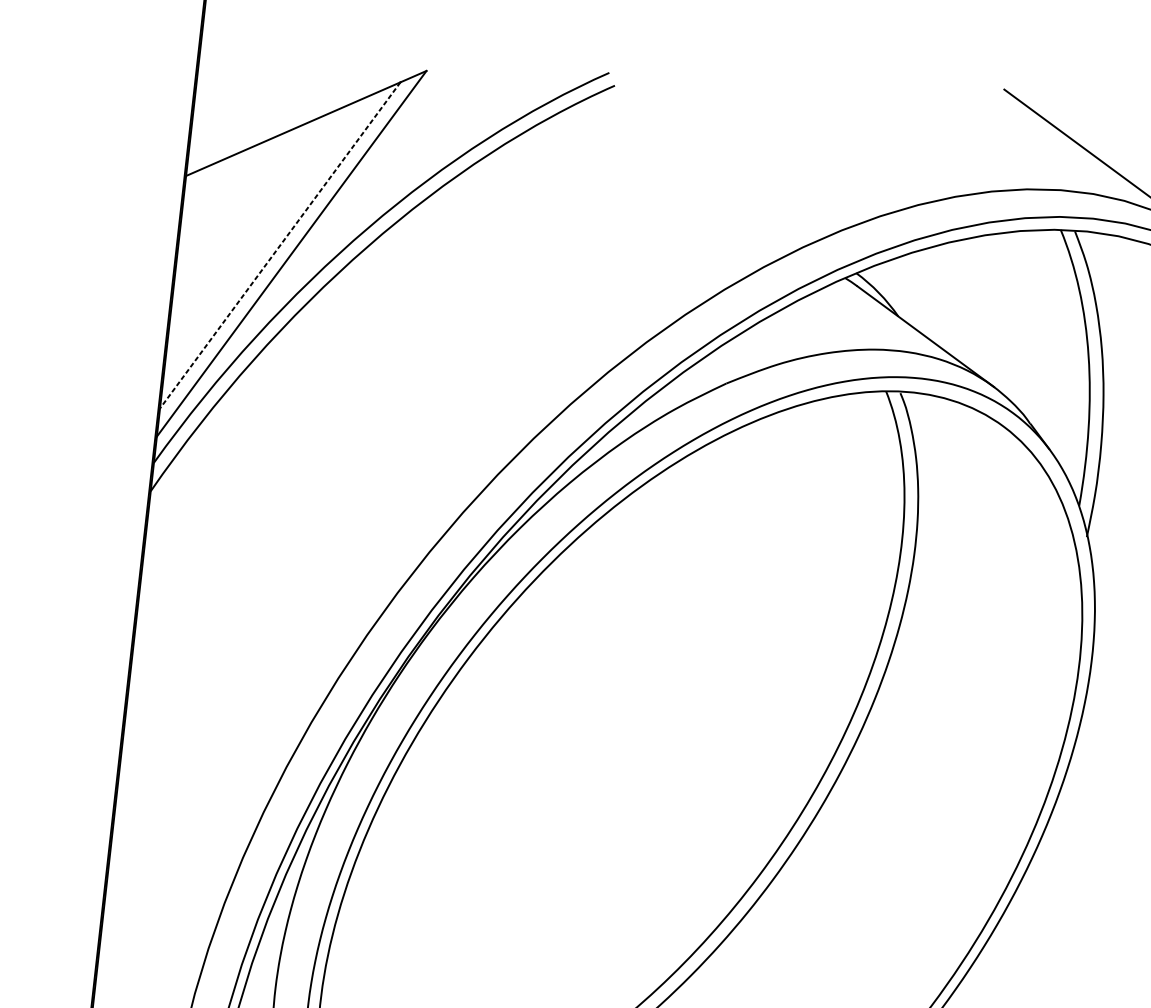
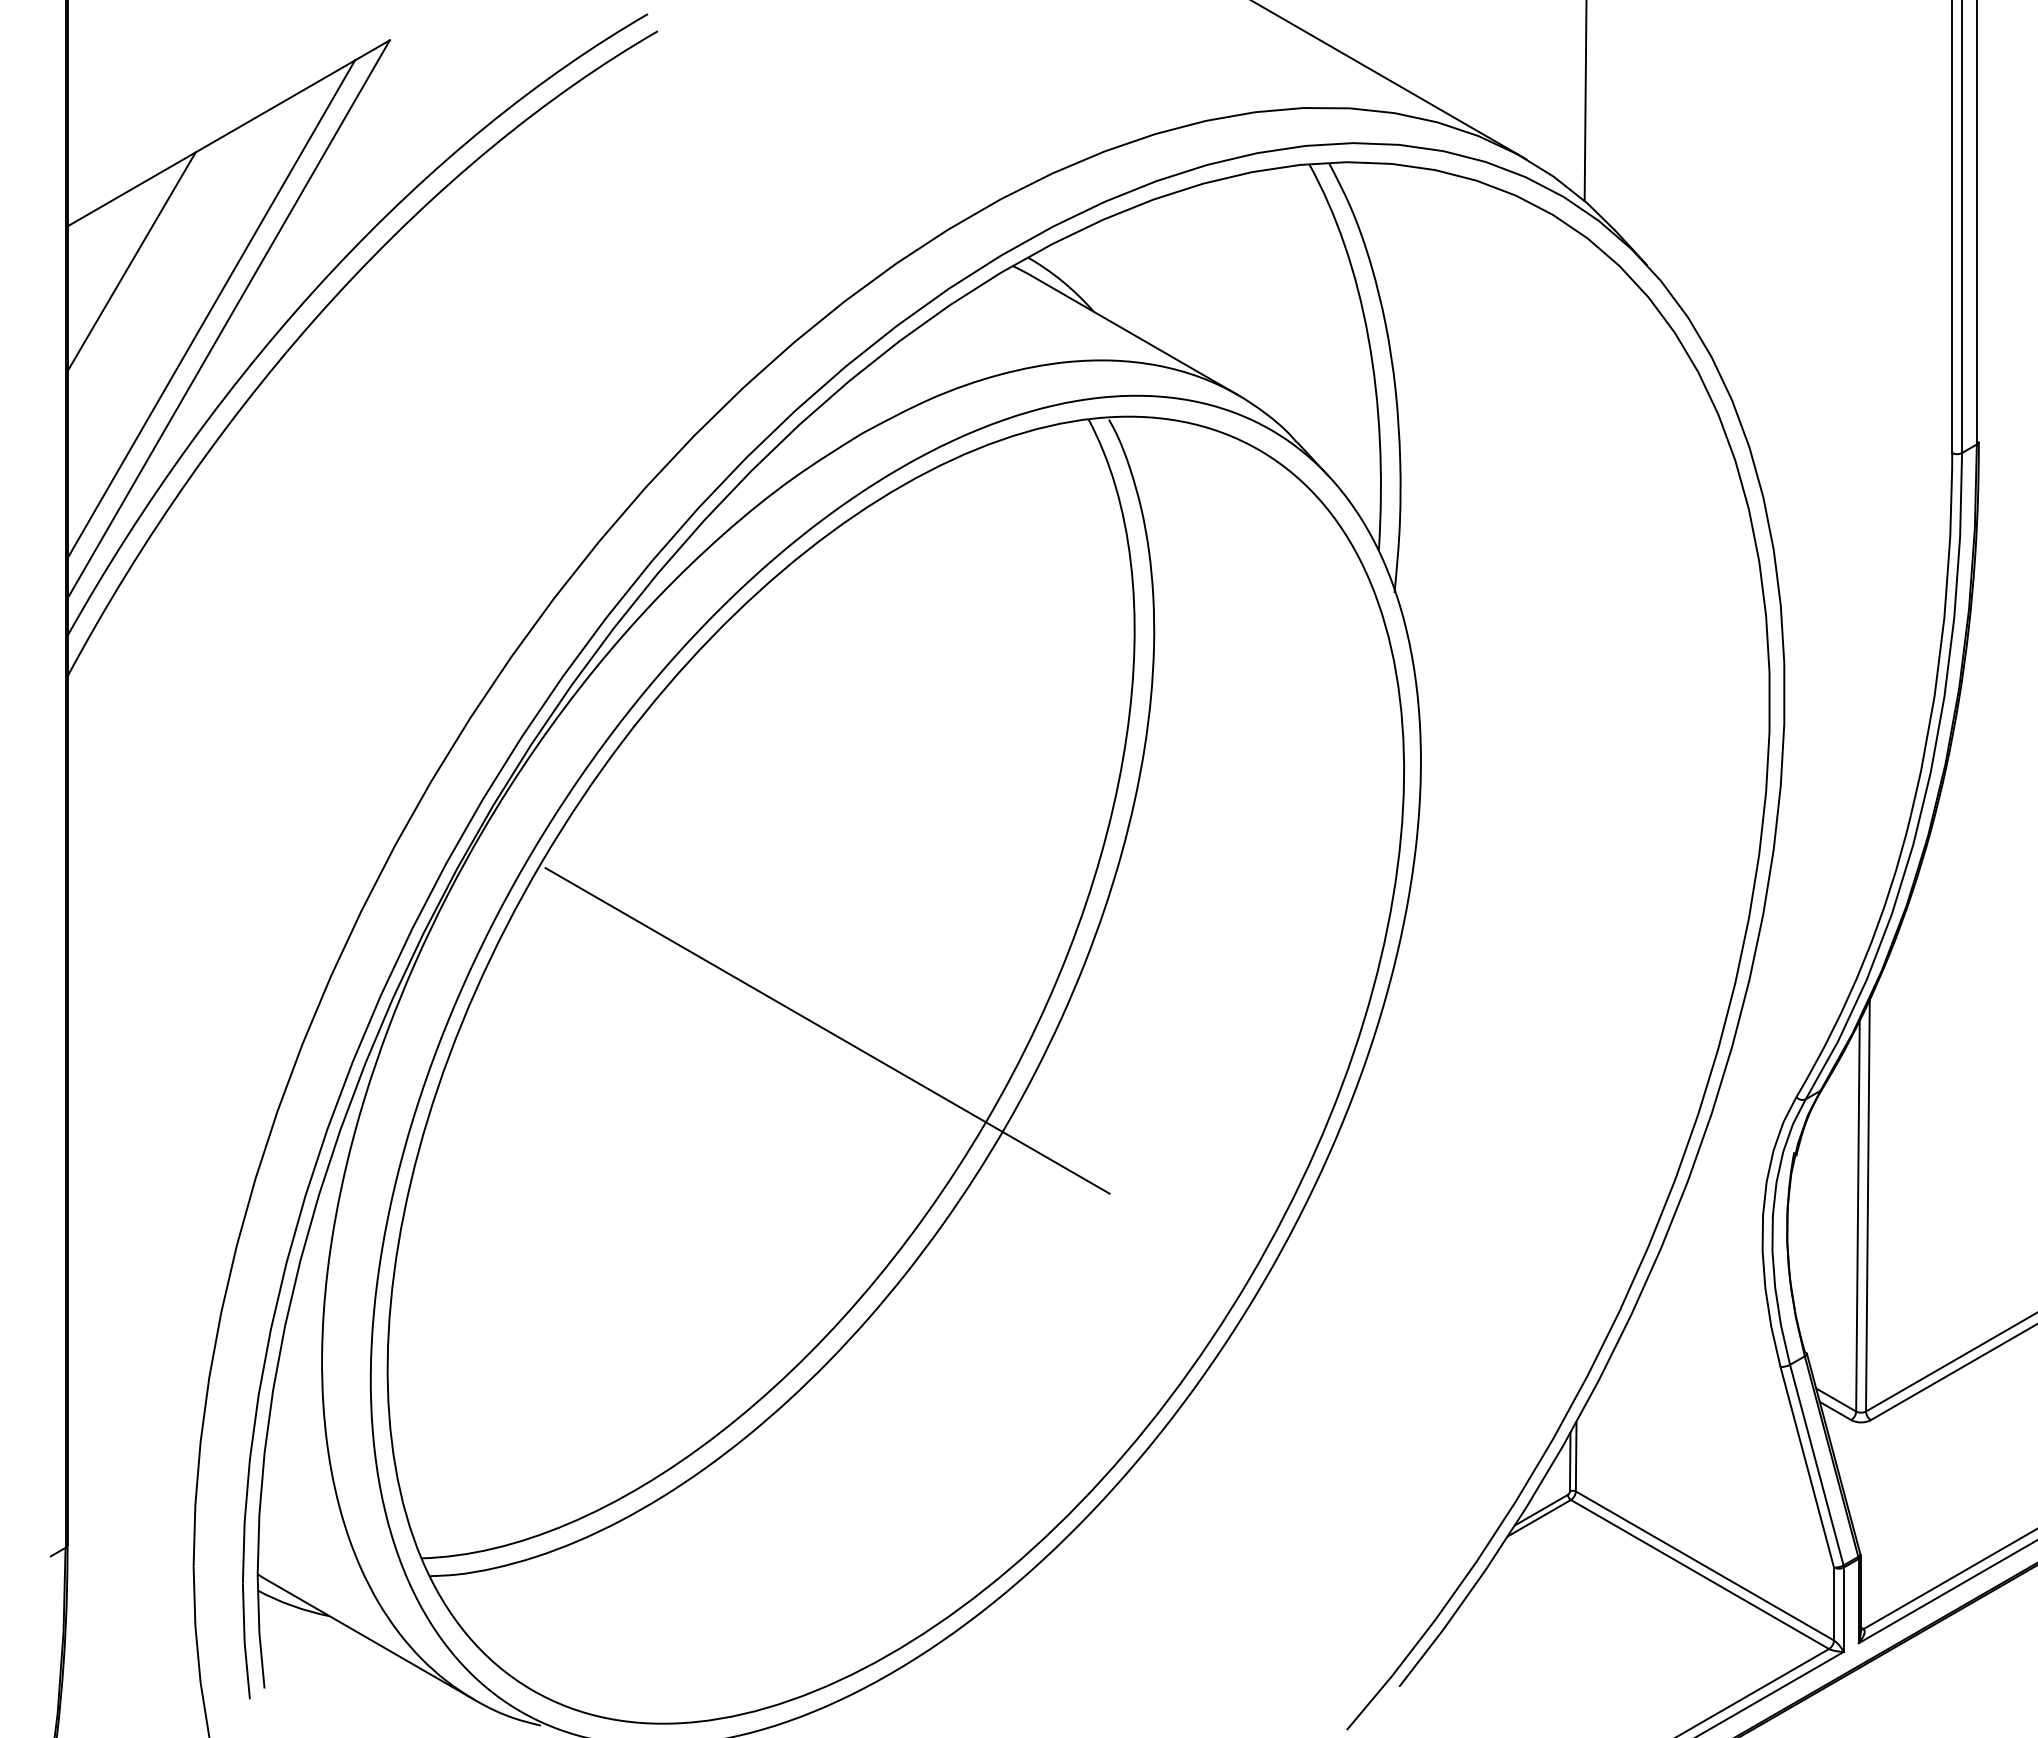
line: (228, 205) -> (131, 261), added
line: (280, 245) -> (211, 309), dashed -> solid
line: (655, 798) -> (827, 1030), added

